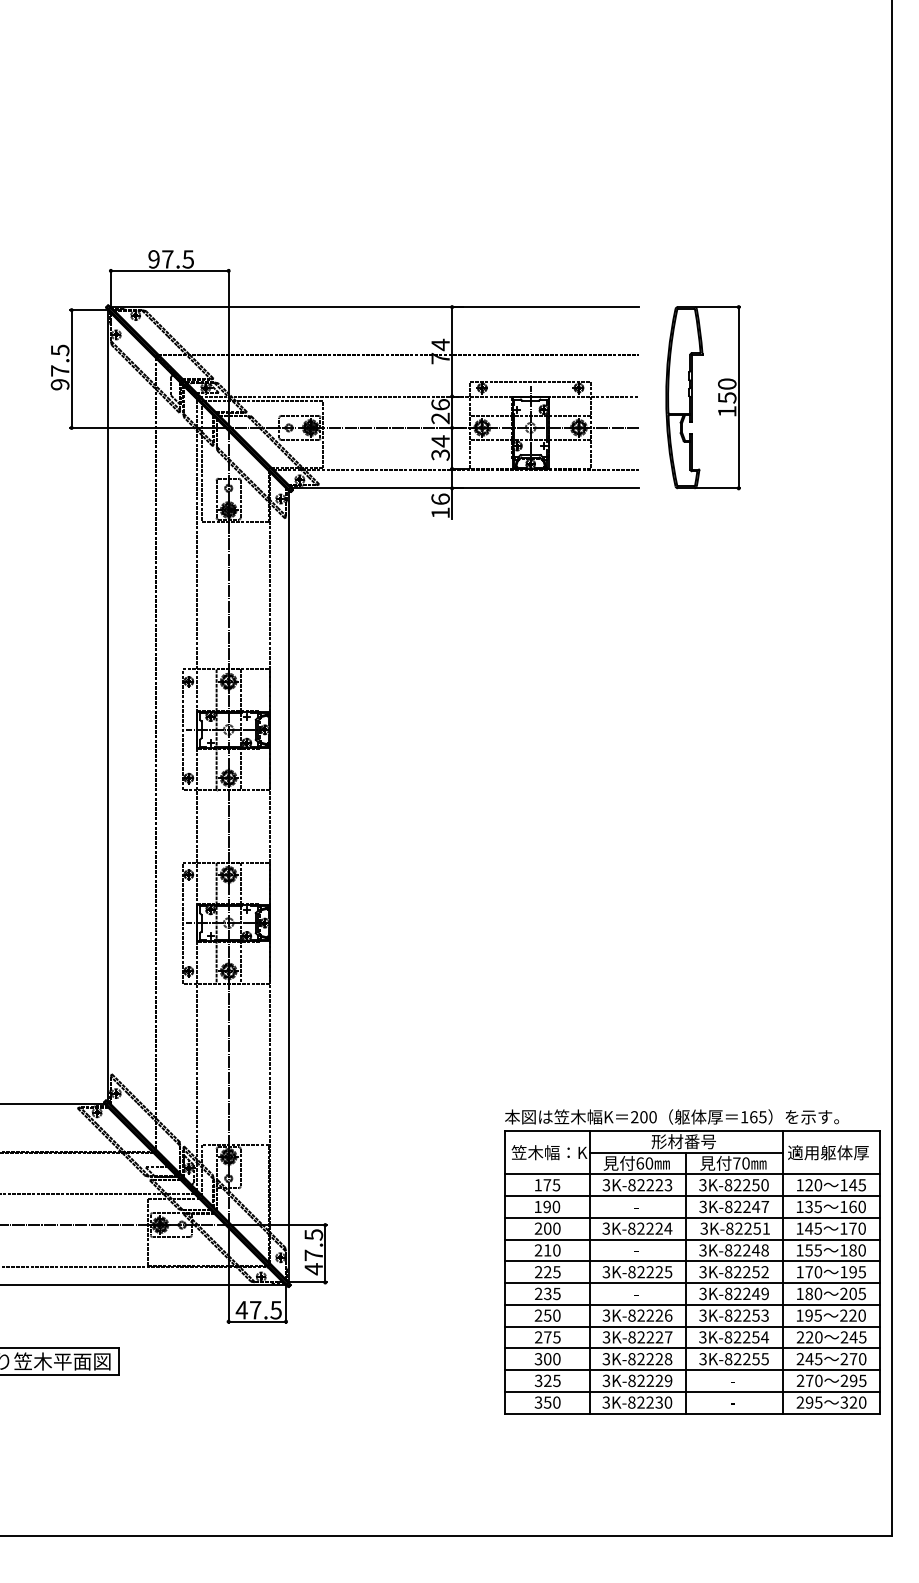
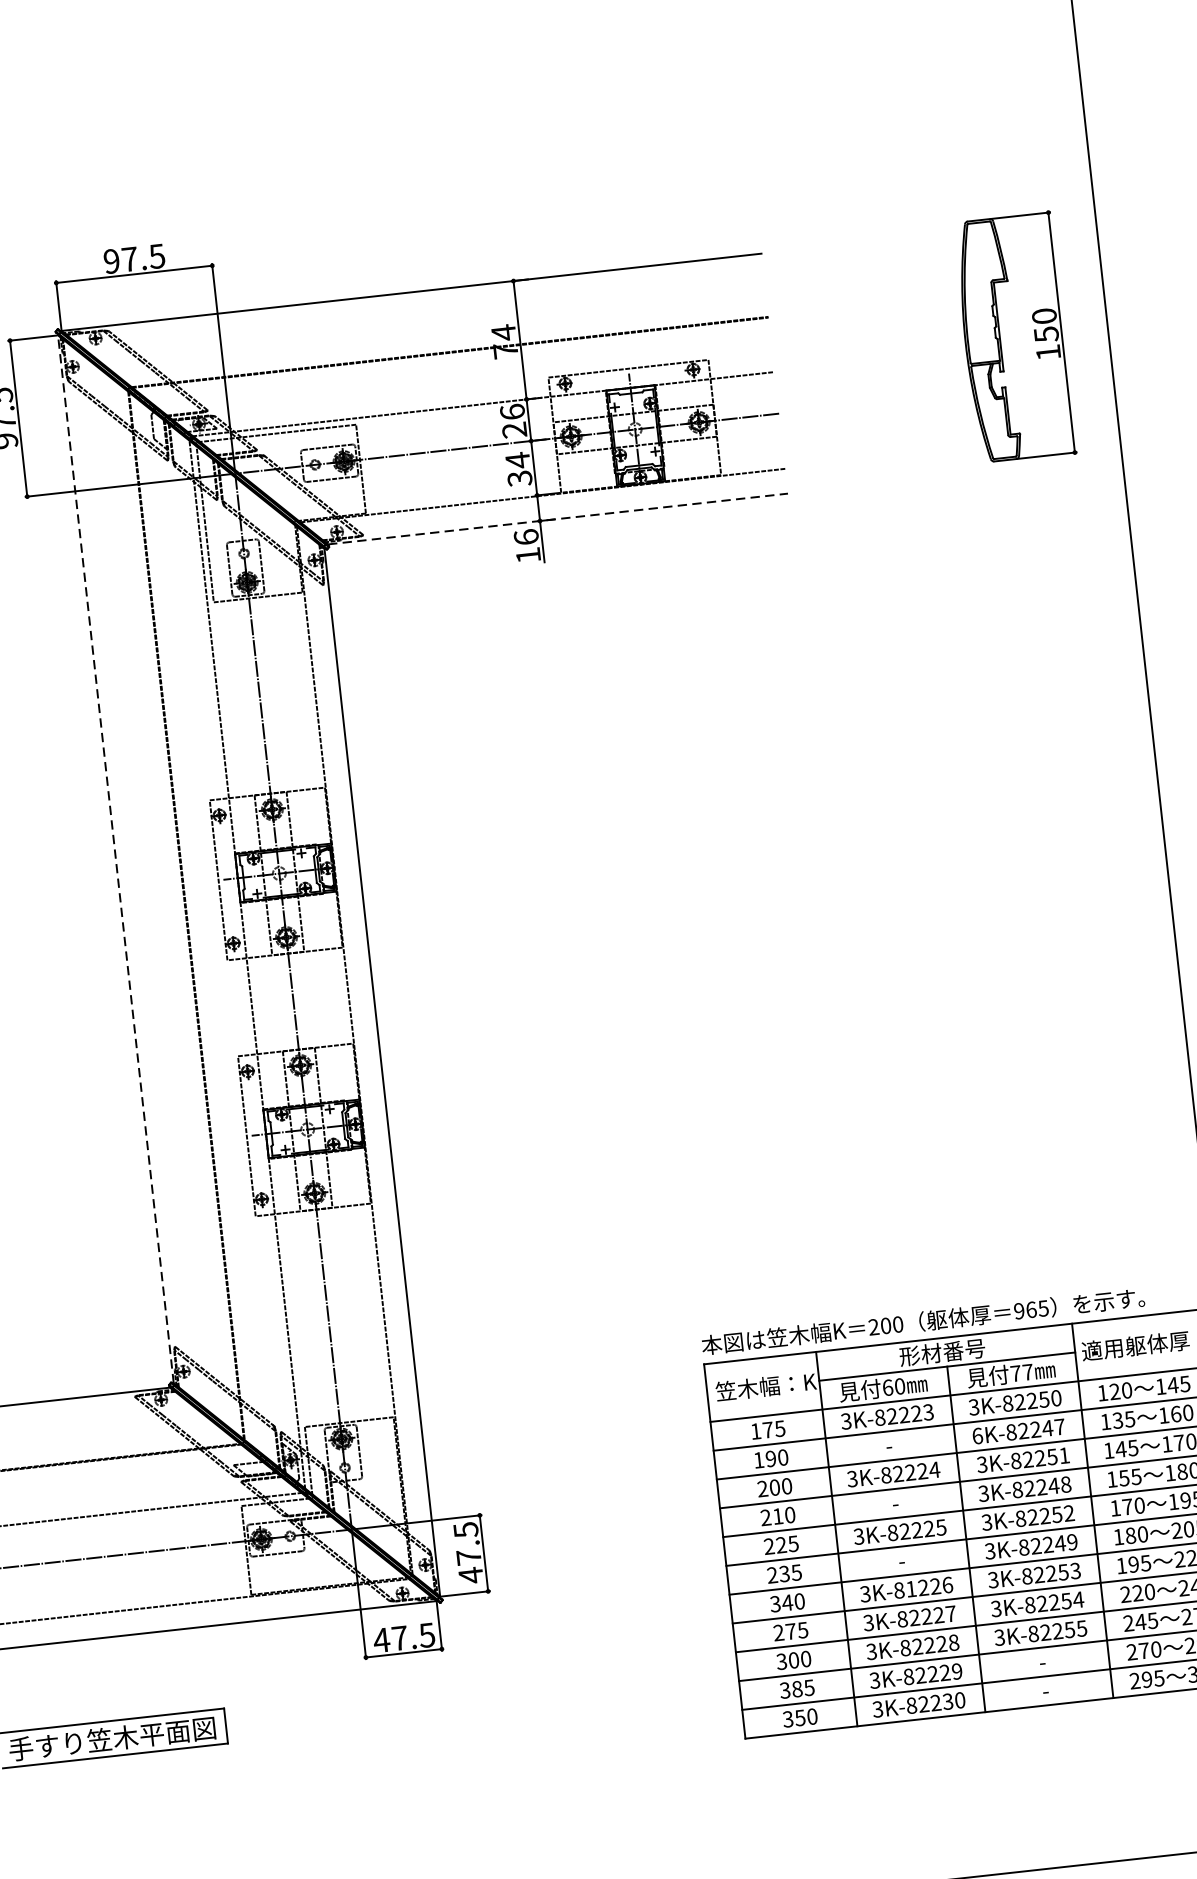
part: (702, 397) -> (1013, 337), moved
line: (465, 488) -> (557, 519), solid -> dashed
line: (107, 705) -> (115, 859), solid -> dashed
text: (744, 1117) -> (1019, 1311), 165 -> 965
text: (745, 1163) -> (1027, 1372), 70 -> 77
text: (703, 1206) -> (977, 1435), 3K-82247 -> 6K-82247
text: (542, 1315) -> (780, 1603), 250 -> 340
text: (640, 1315) -> (910, 1589), 3K-82226 -> 3K-81226
text: (547, 1380) -> (796, 1688), 325 -> 385

